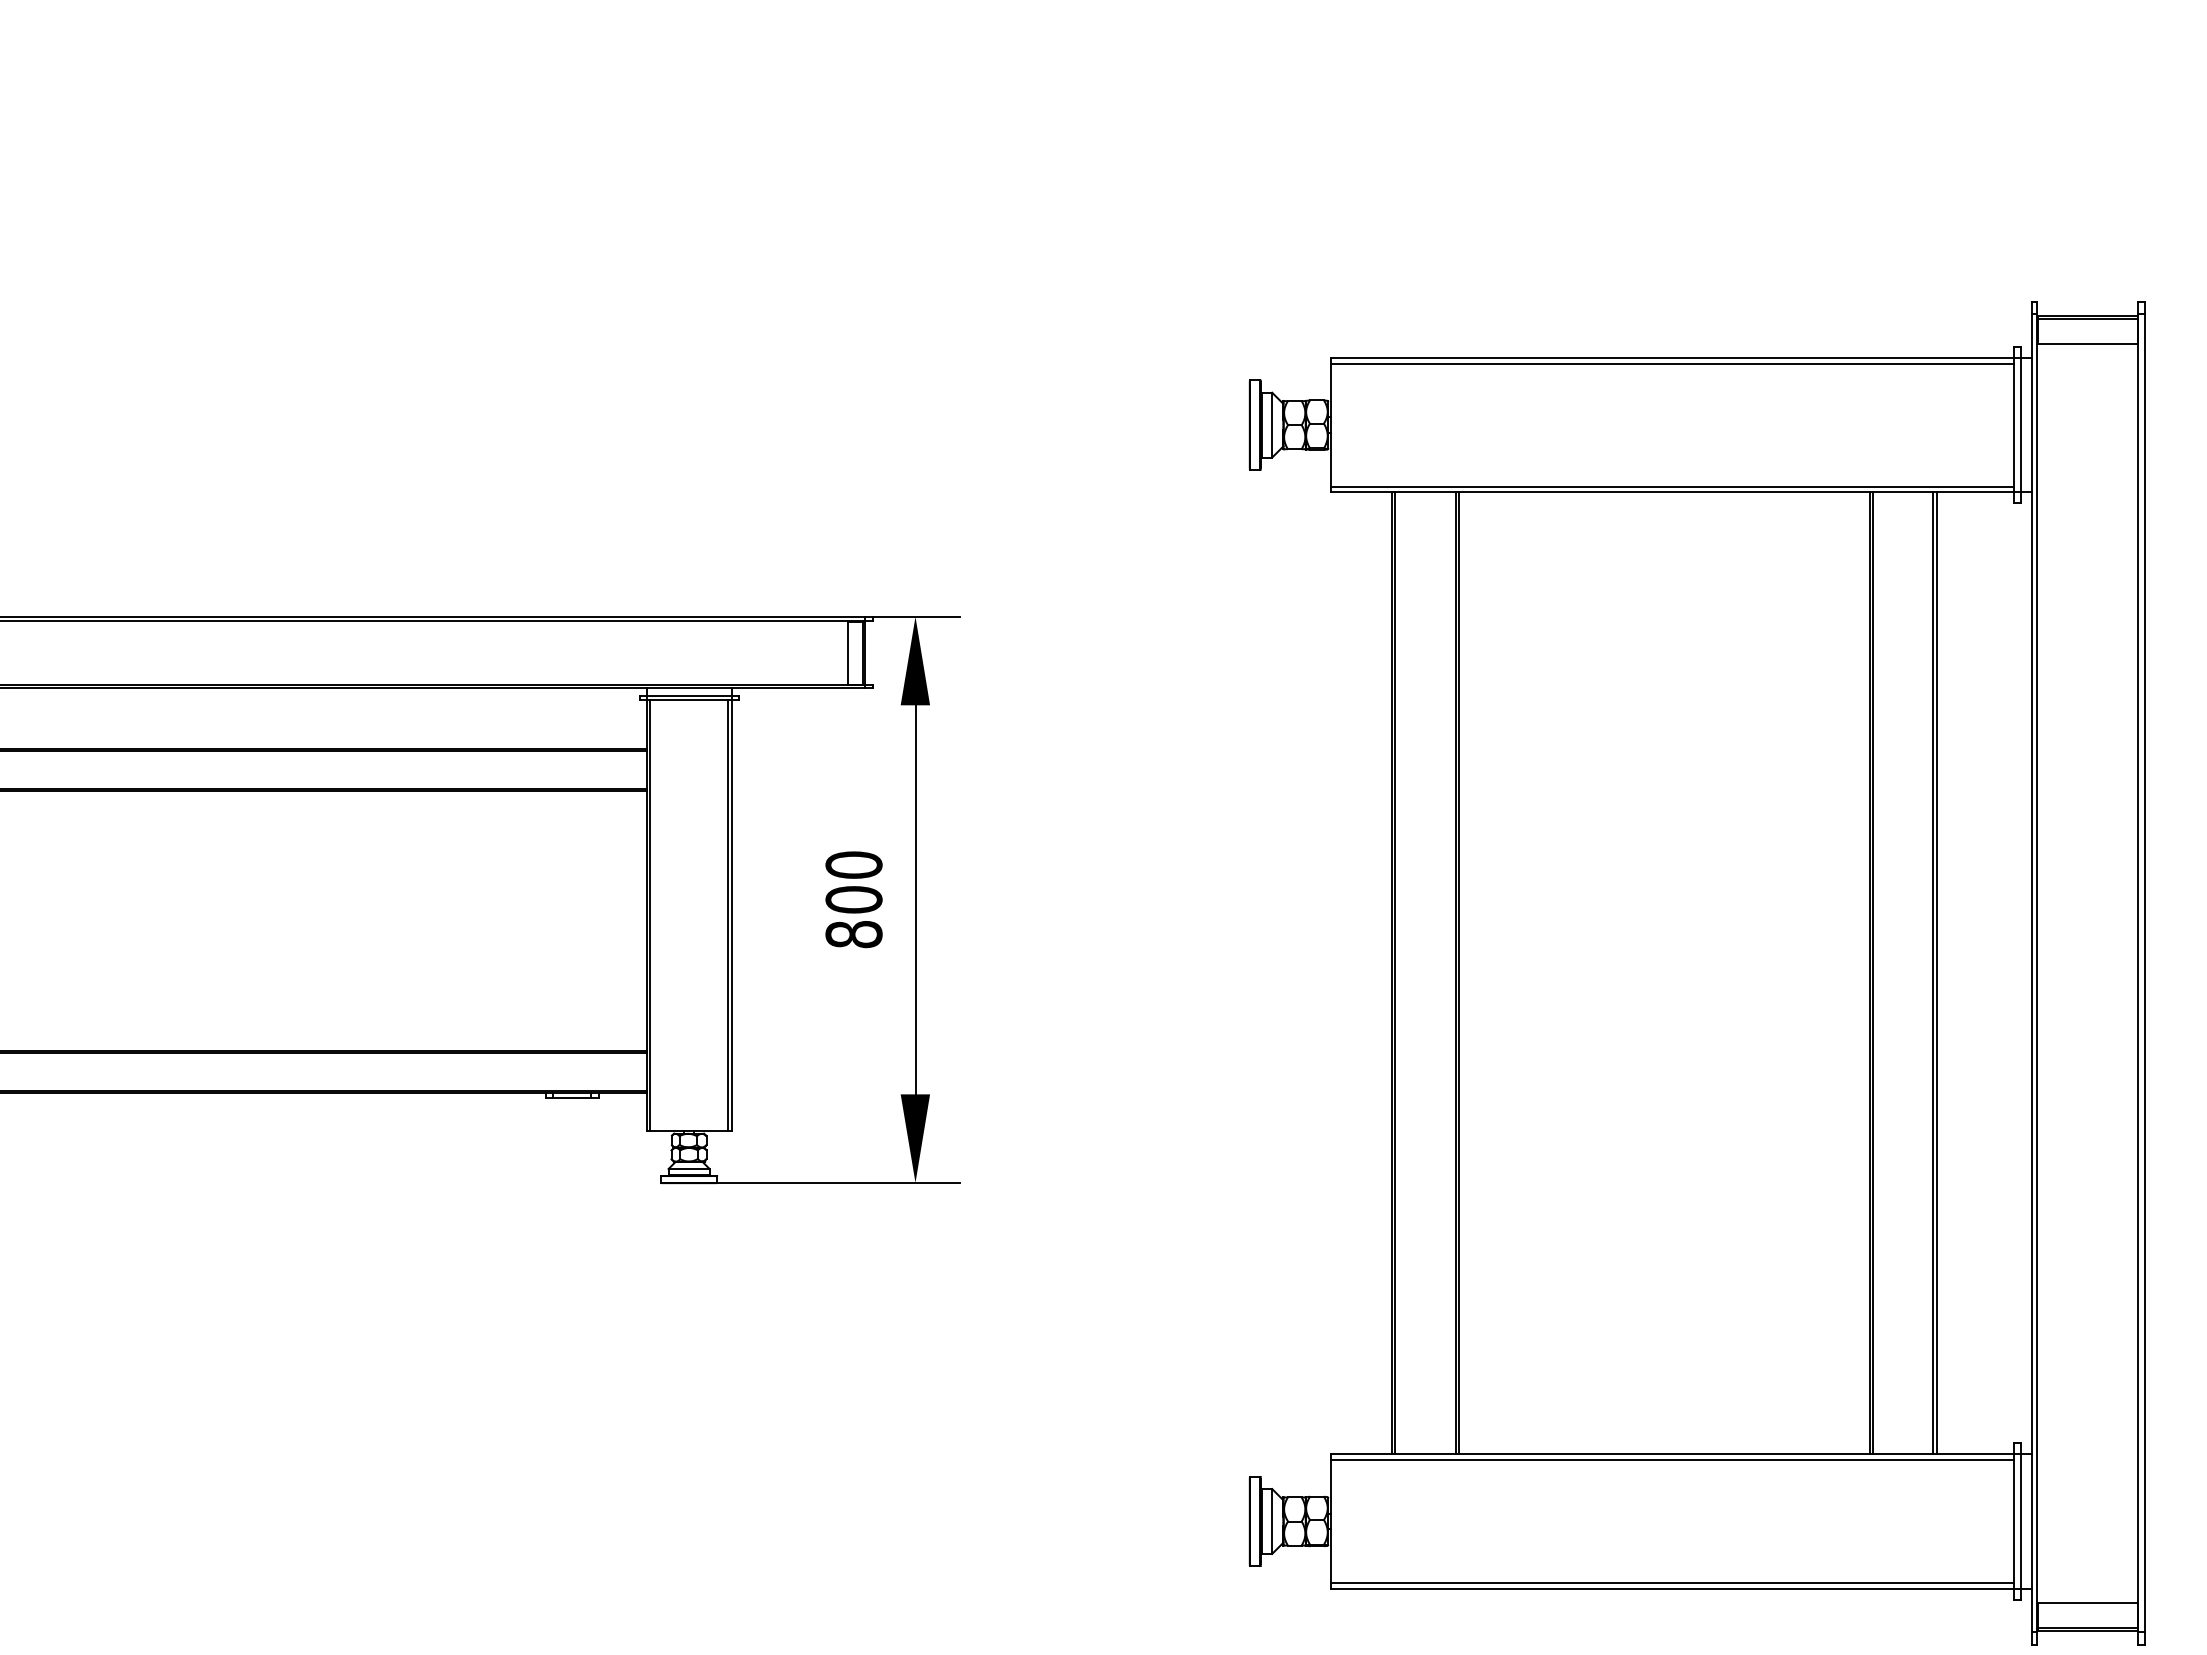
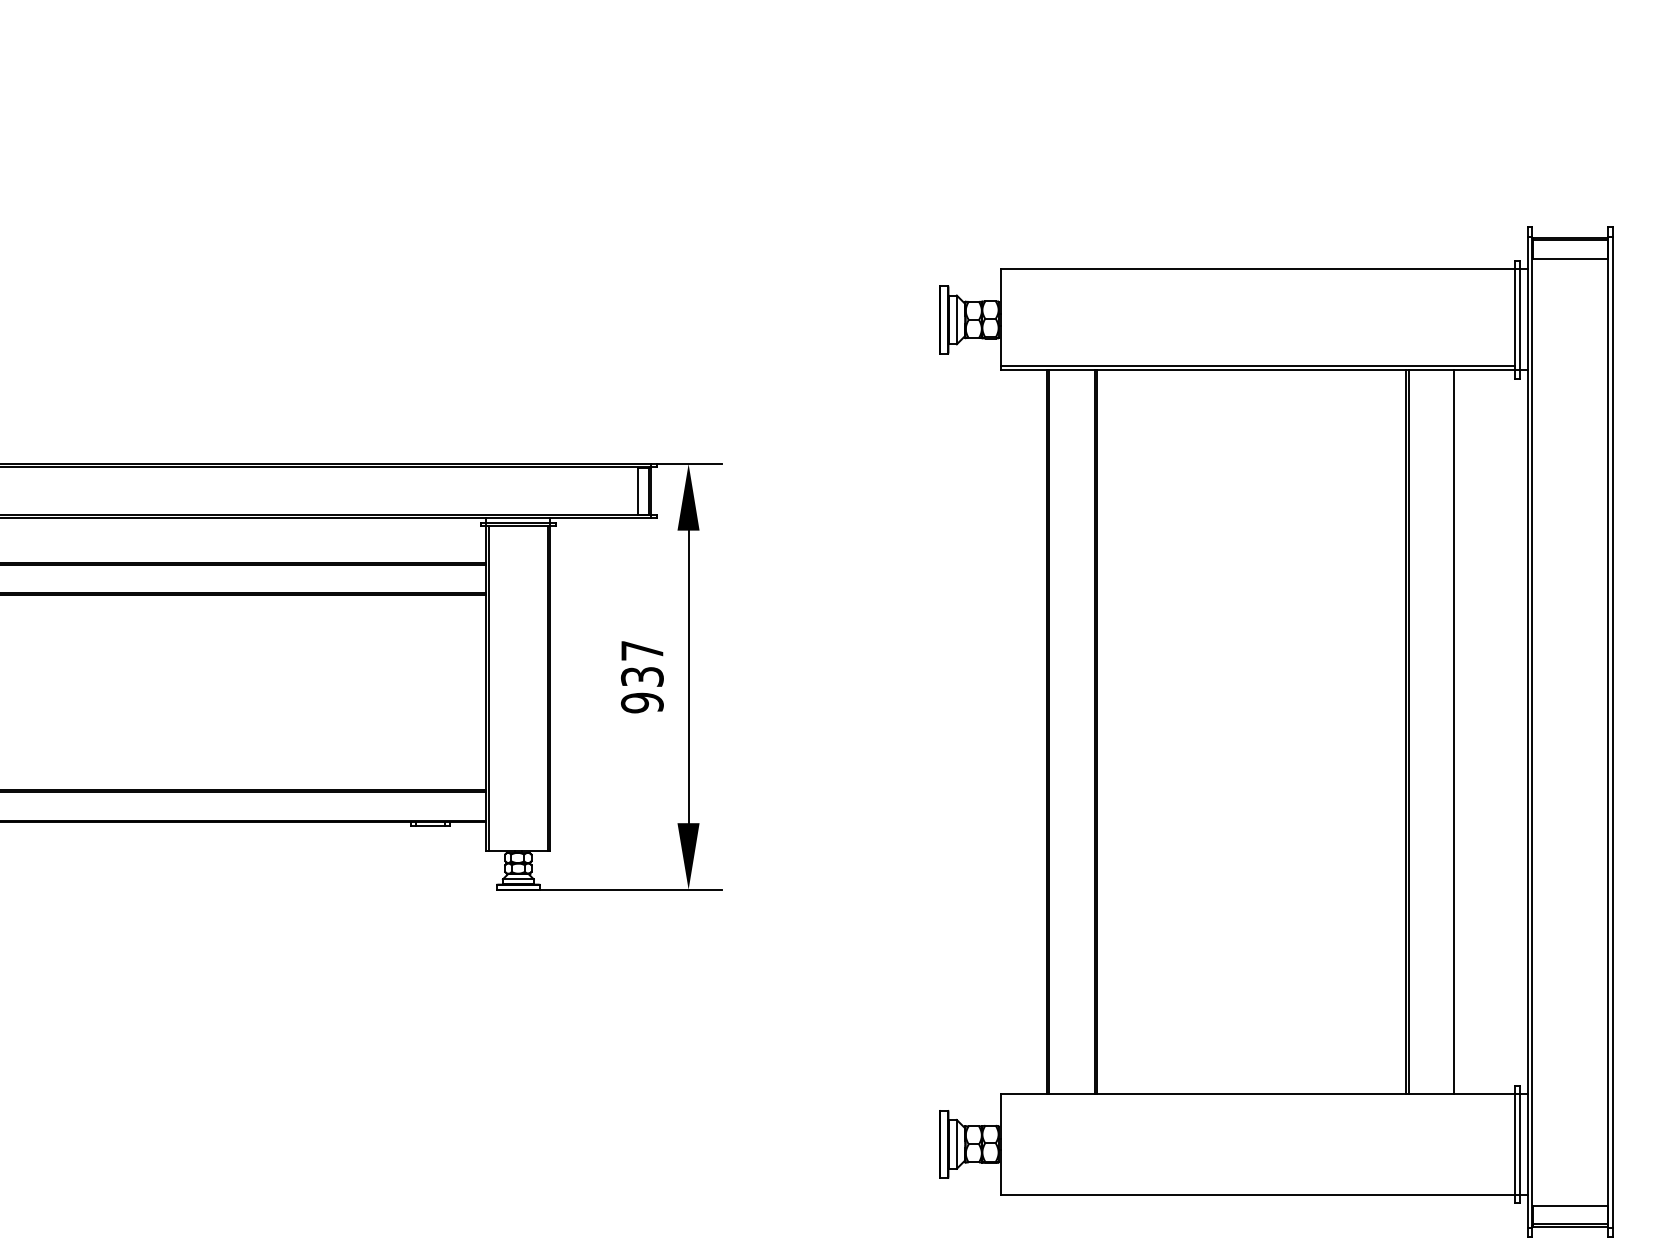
line: (1672, 363) -> (1257, 273), removed
text: (853, 899) -> (642, 676), 800 -> 937
line: (1936, 973) -> (1456, 732), removed
line: (1672, 1459) -> (1257, 1097), removed
line: (1672, 1583) -> (1257, 1191), removed

